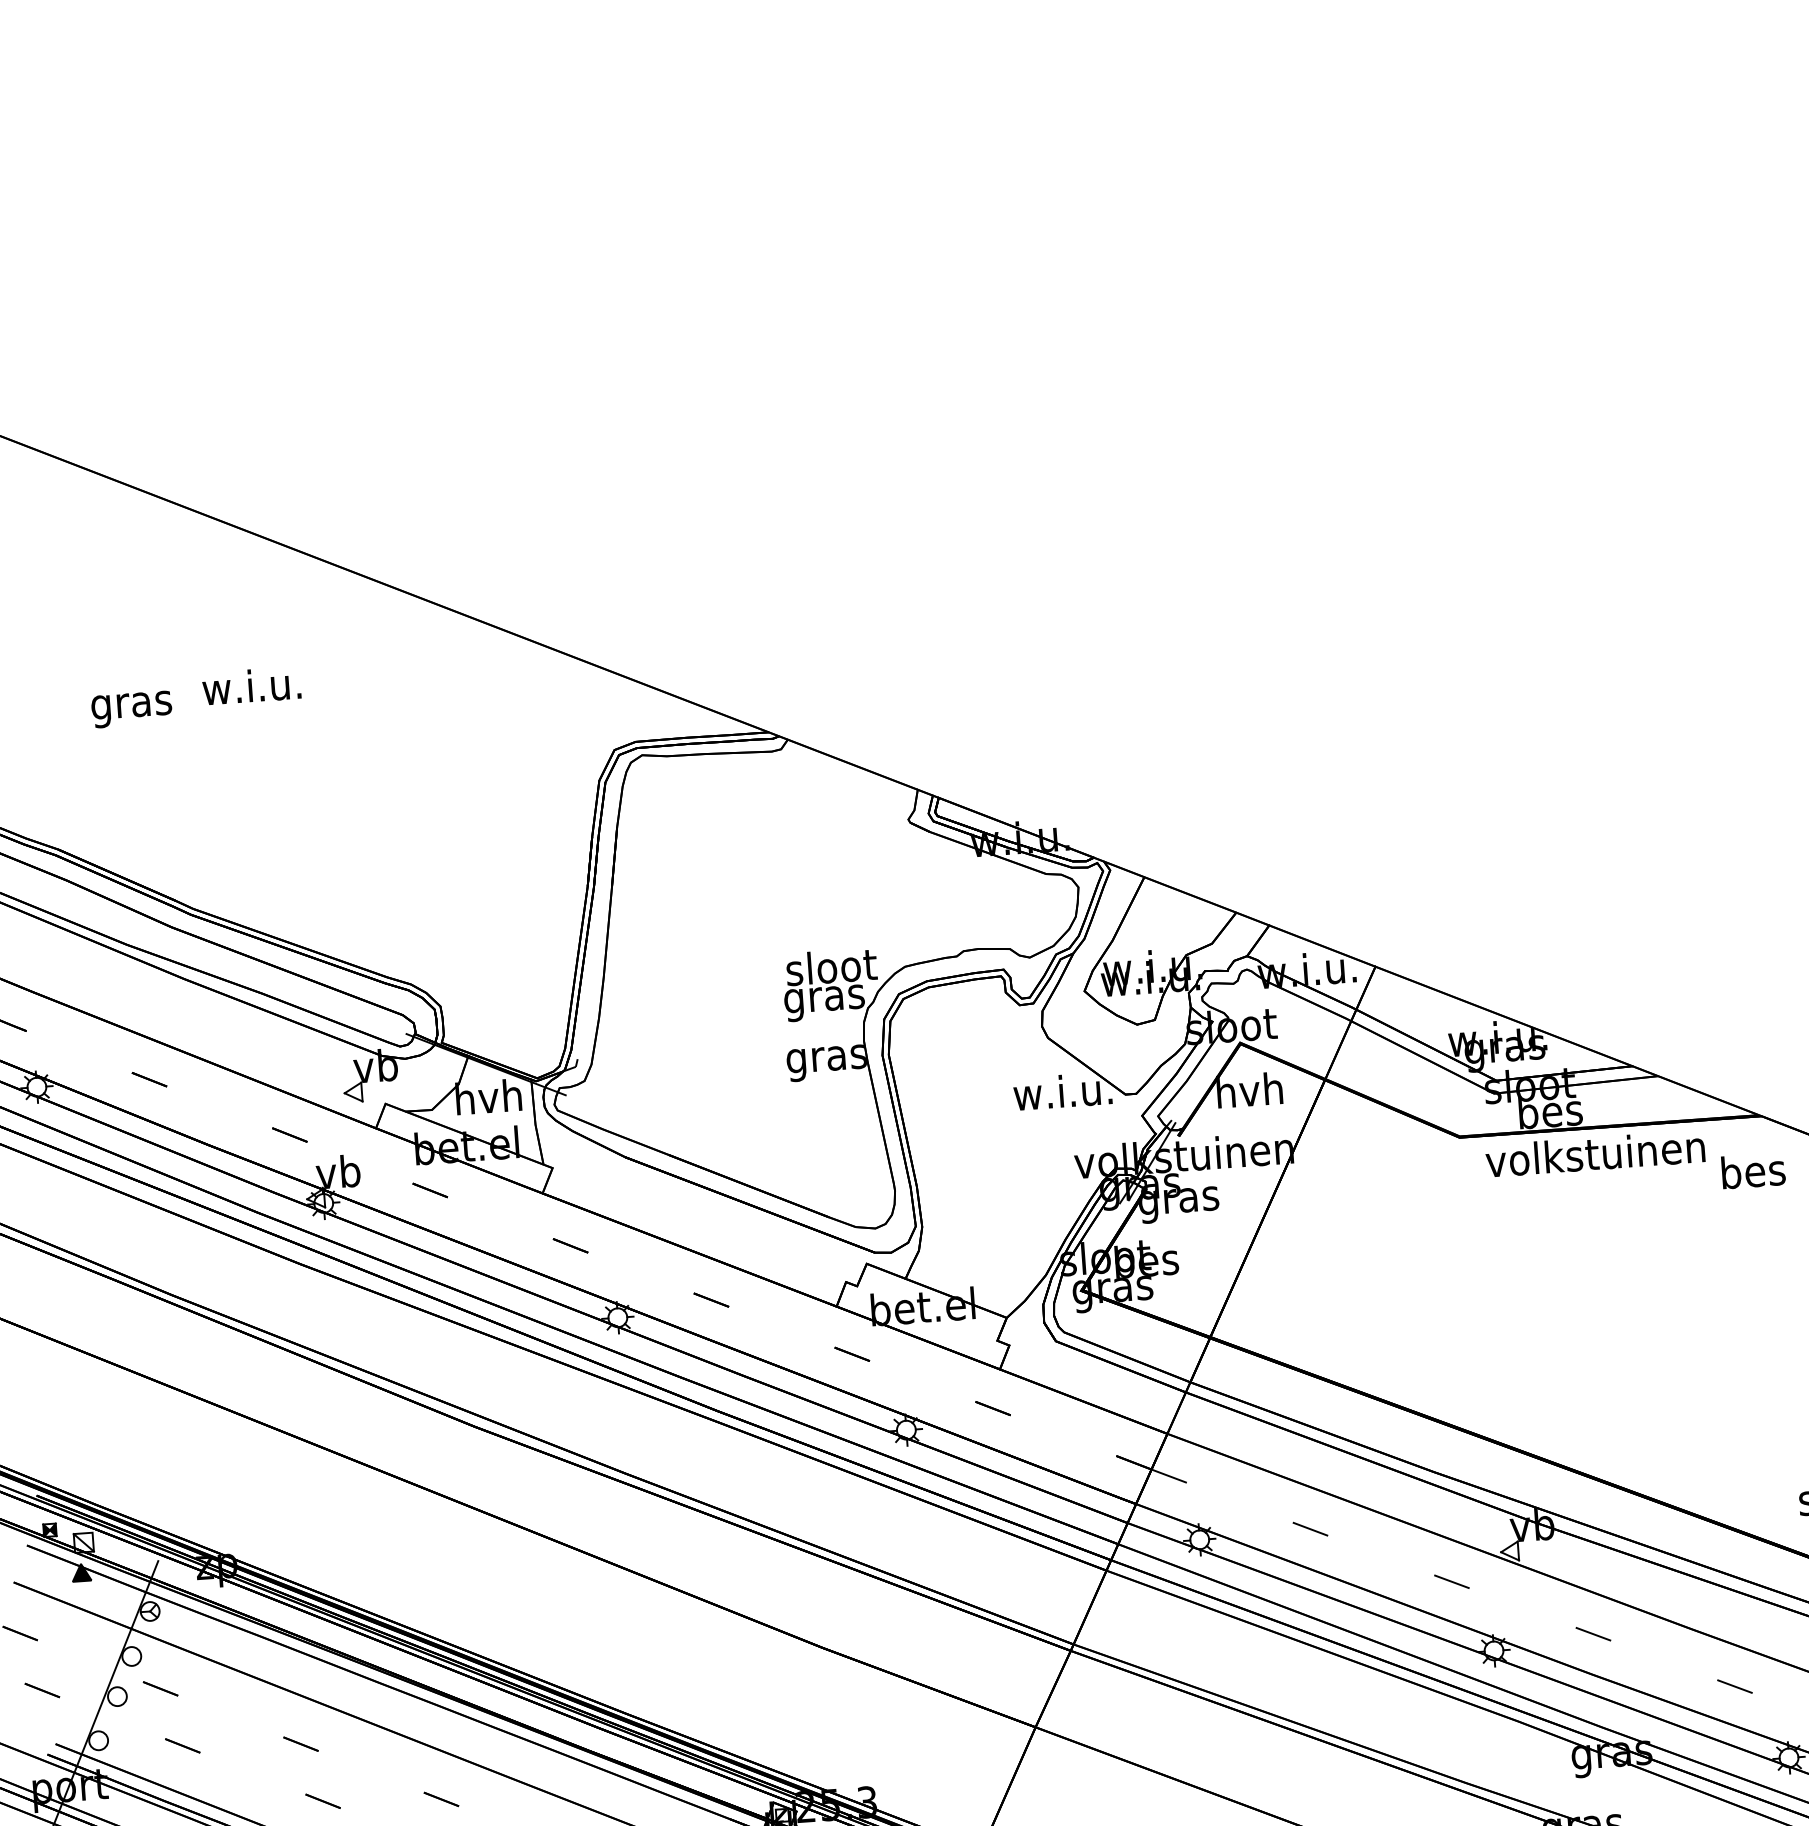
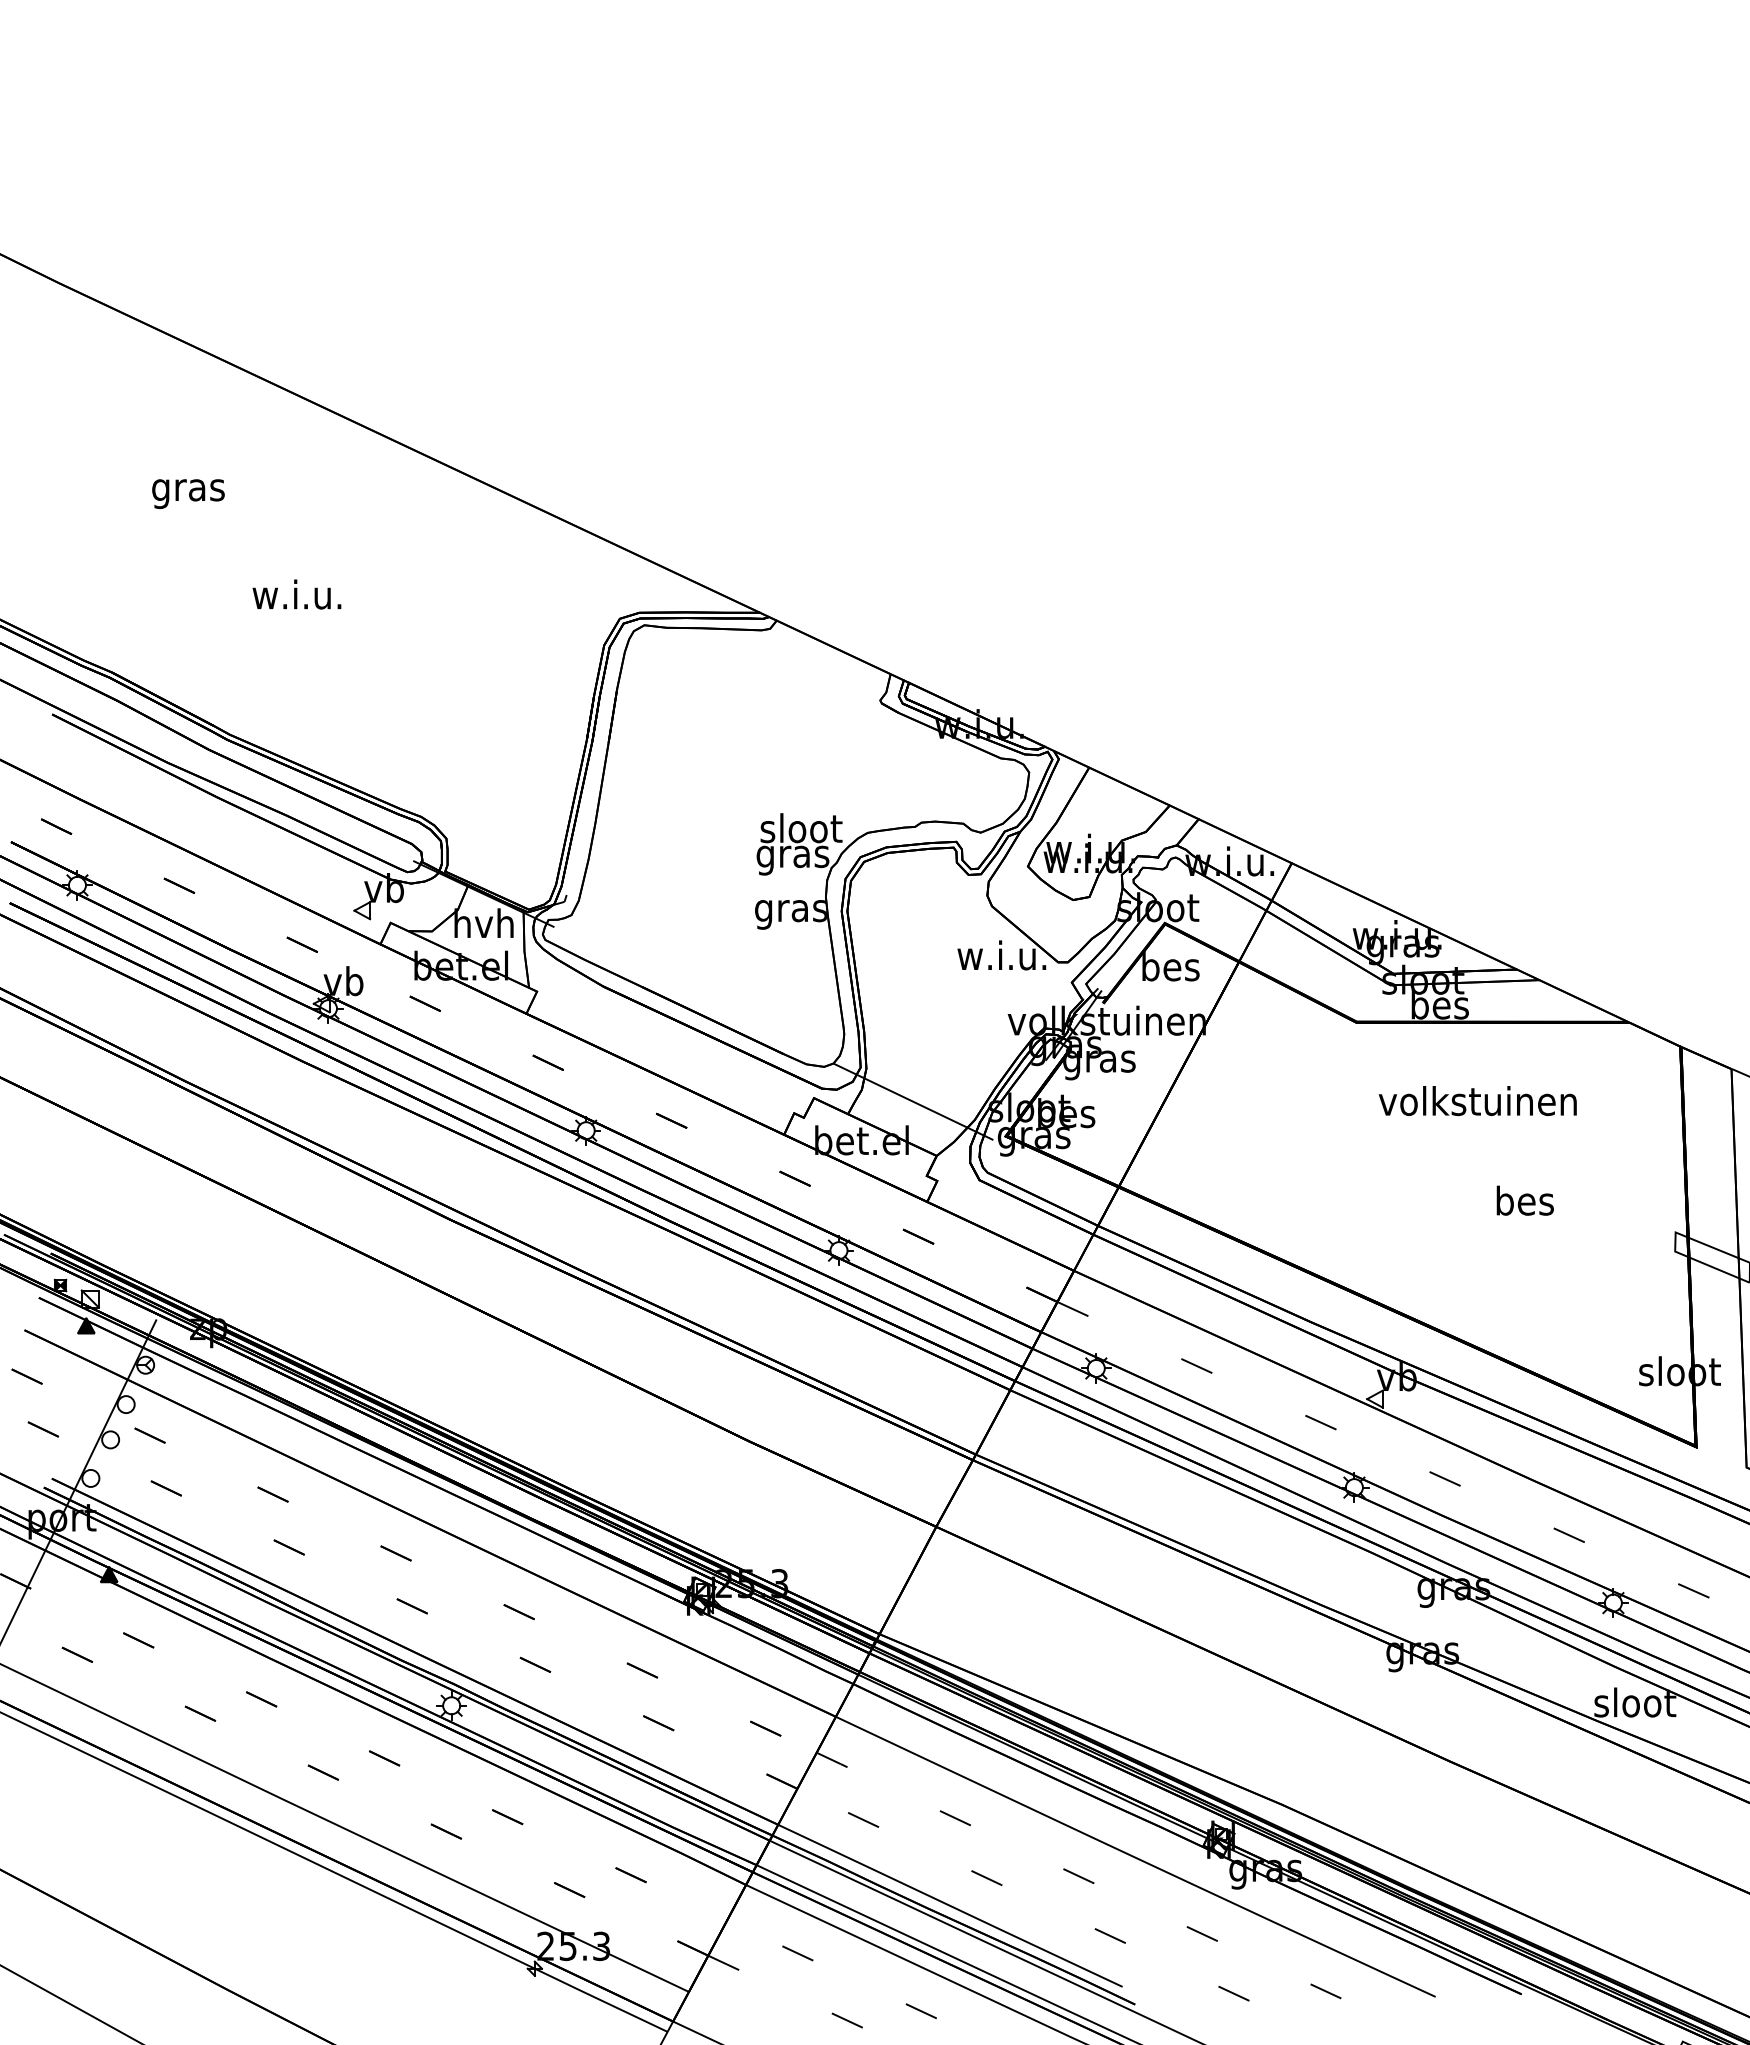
text: (251, 685) -> (296, 594), moved
text: (131, 708) -> (188, 493), moved
text: (1249, 1090) -> (1170, 966), hvh -> bes
text: (1594, 1154) -> (1477, 1101), moved
text: (1752, 1170) -> (1524, 1200), moved
line: (976, 1259) -> (913, 1101), added

